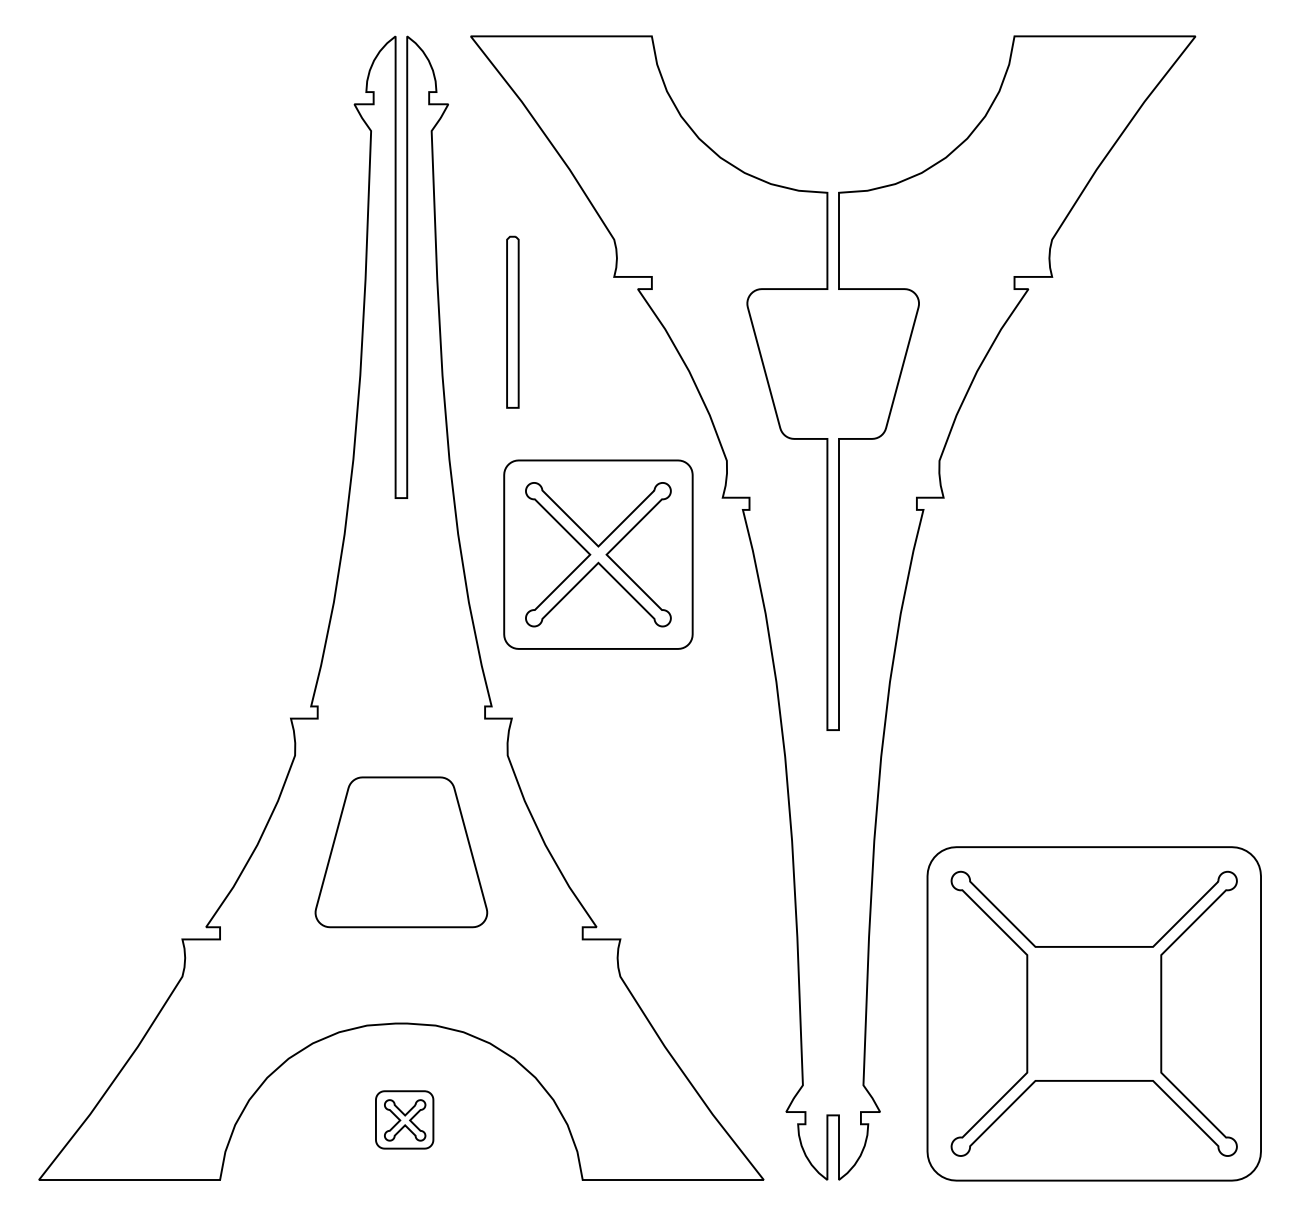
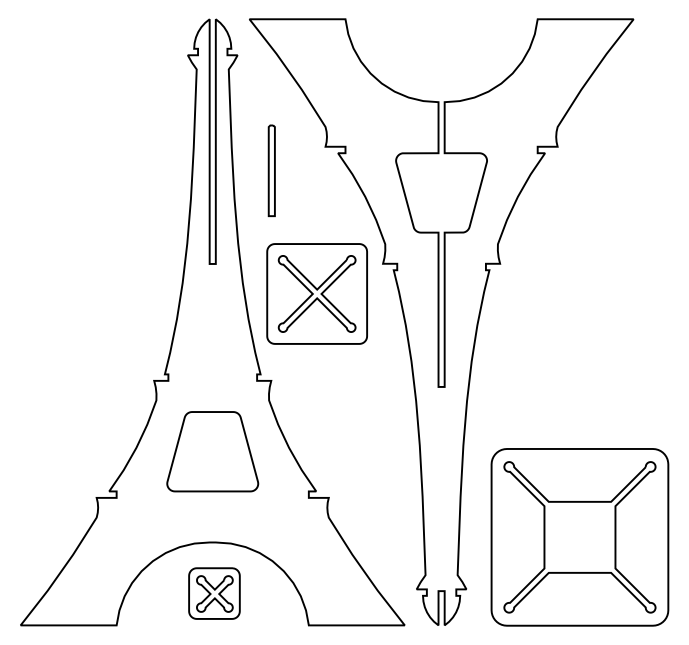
part: (404, 1119) -> (214, 593), size x1.67

